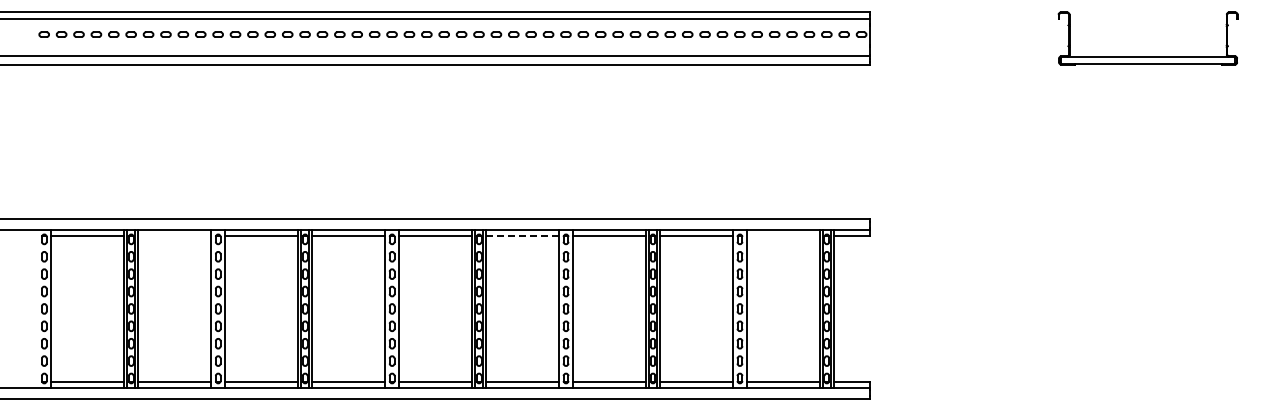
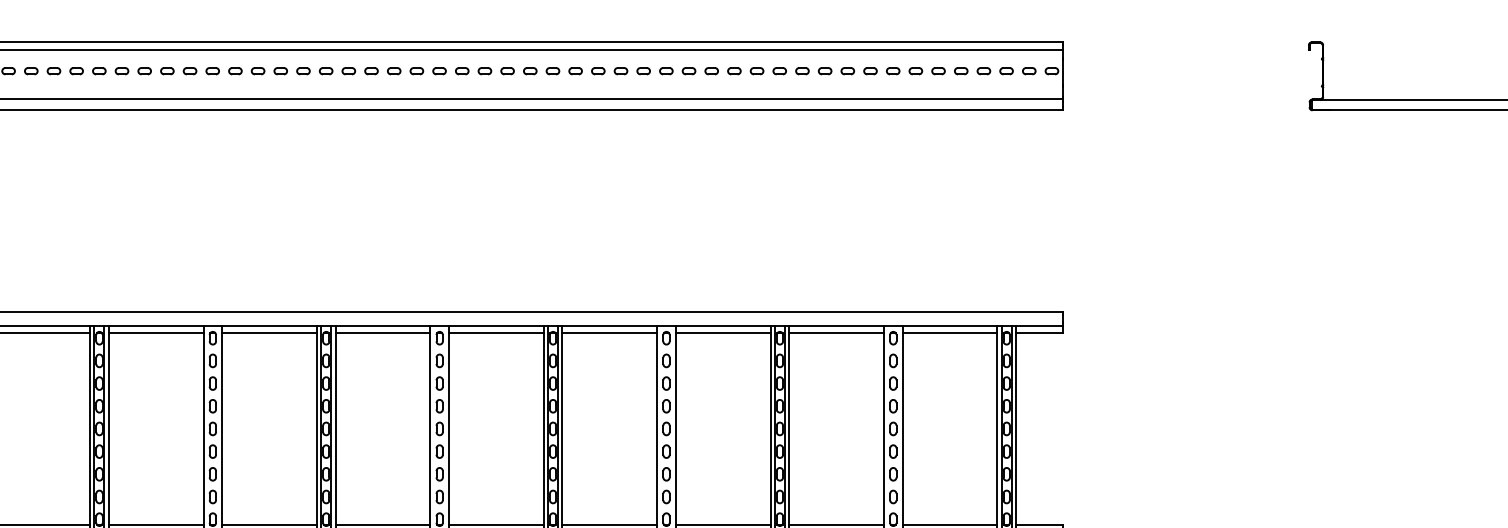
line: (174, 235) -> (155, 333), added
line: (522, 235) -> (609, 333), dashed -> solid
line: (783, 235) -> (950, 333), added

